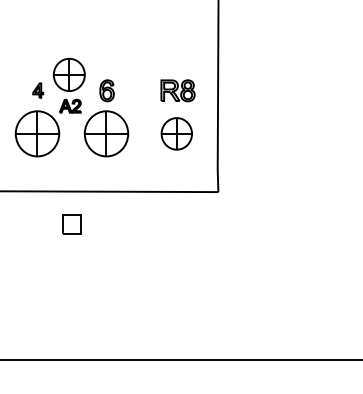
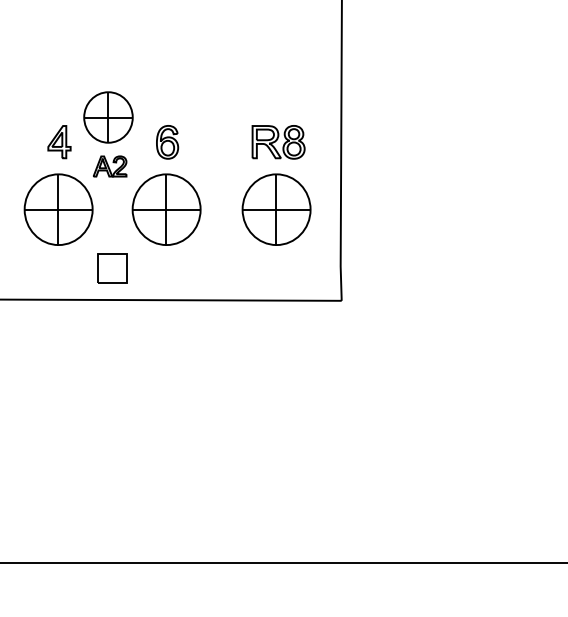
part: (38, 90) -> (60, 141), size x1.43
part: (176, 133) -> (276, 209), size x1.43
part: (71, 224) -> (111, 268), moved

